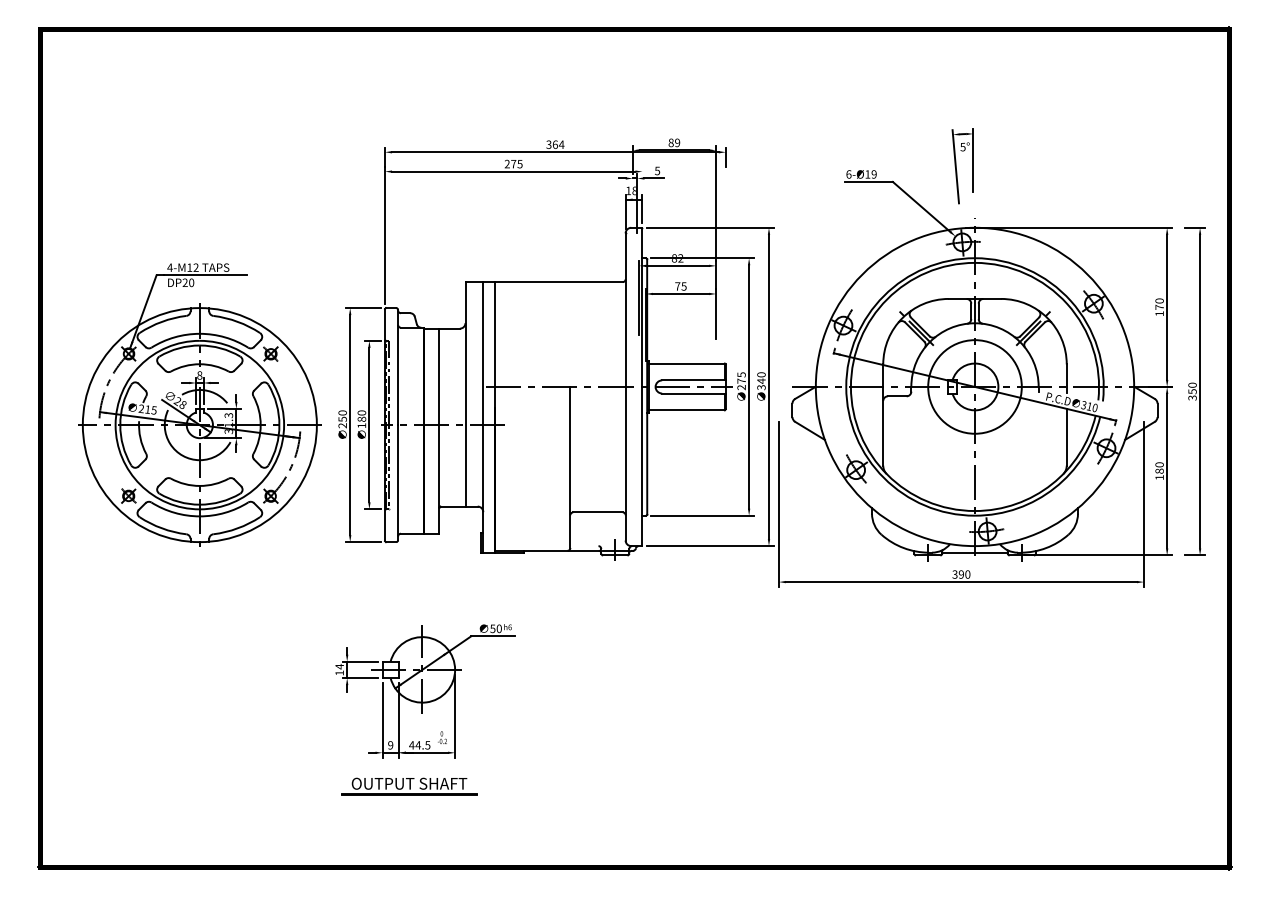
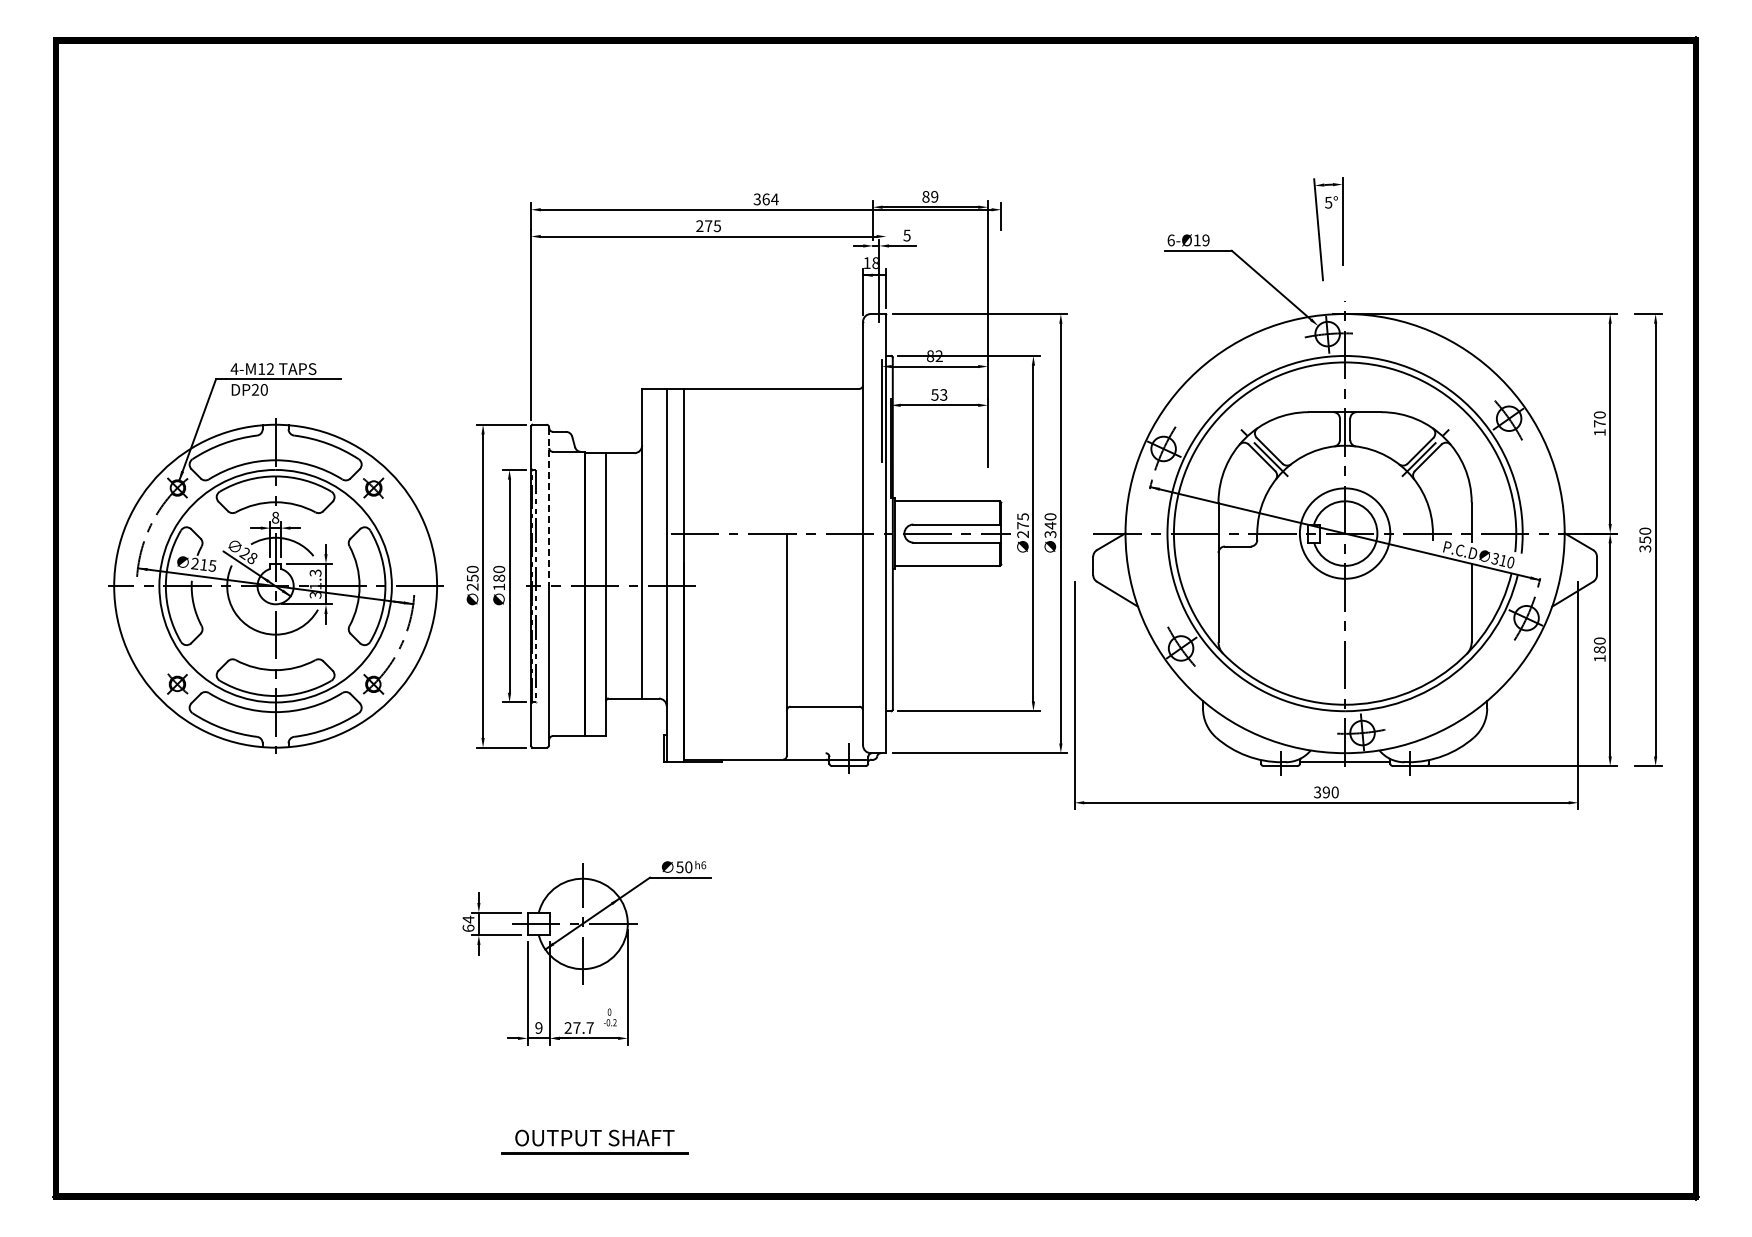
text: (681, 286) -> (939, 394), 75 -> 53
line: (398, 368) -> (549, 507), solid -> dashed
circle: (974, 386) -> (1344, 533), size x0.7
text: (339, 672) -> (468, 927), 14 -> 64
text: (419, 744) -> (578, 1027), 44.5 -> 27.7
part: (409, 786) -> (594, 1141), moved

